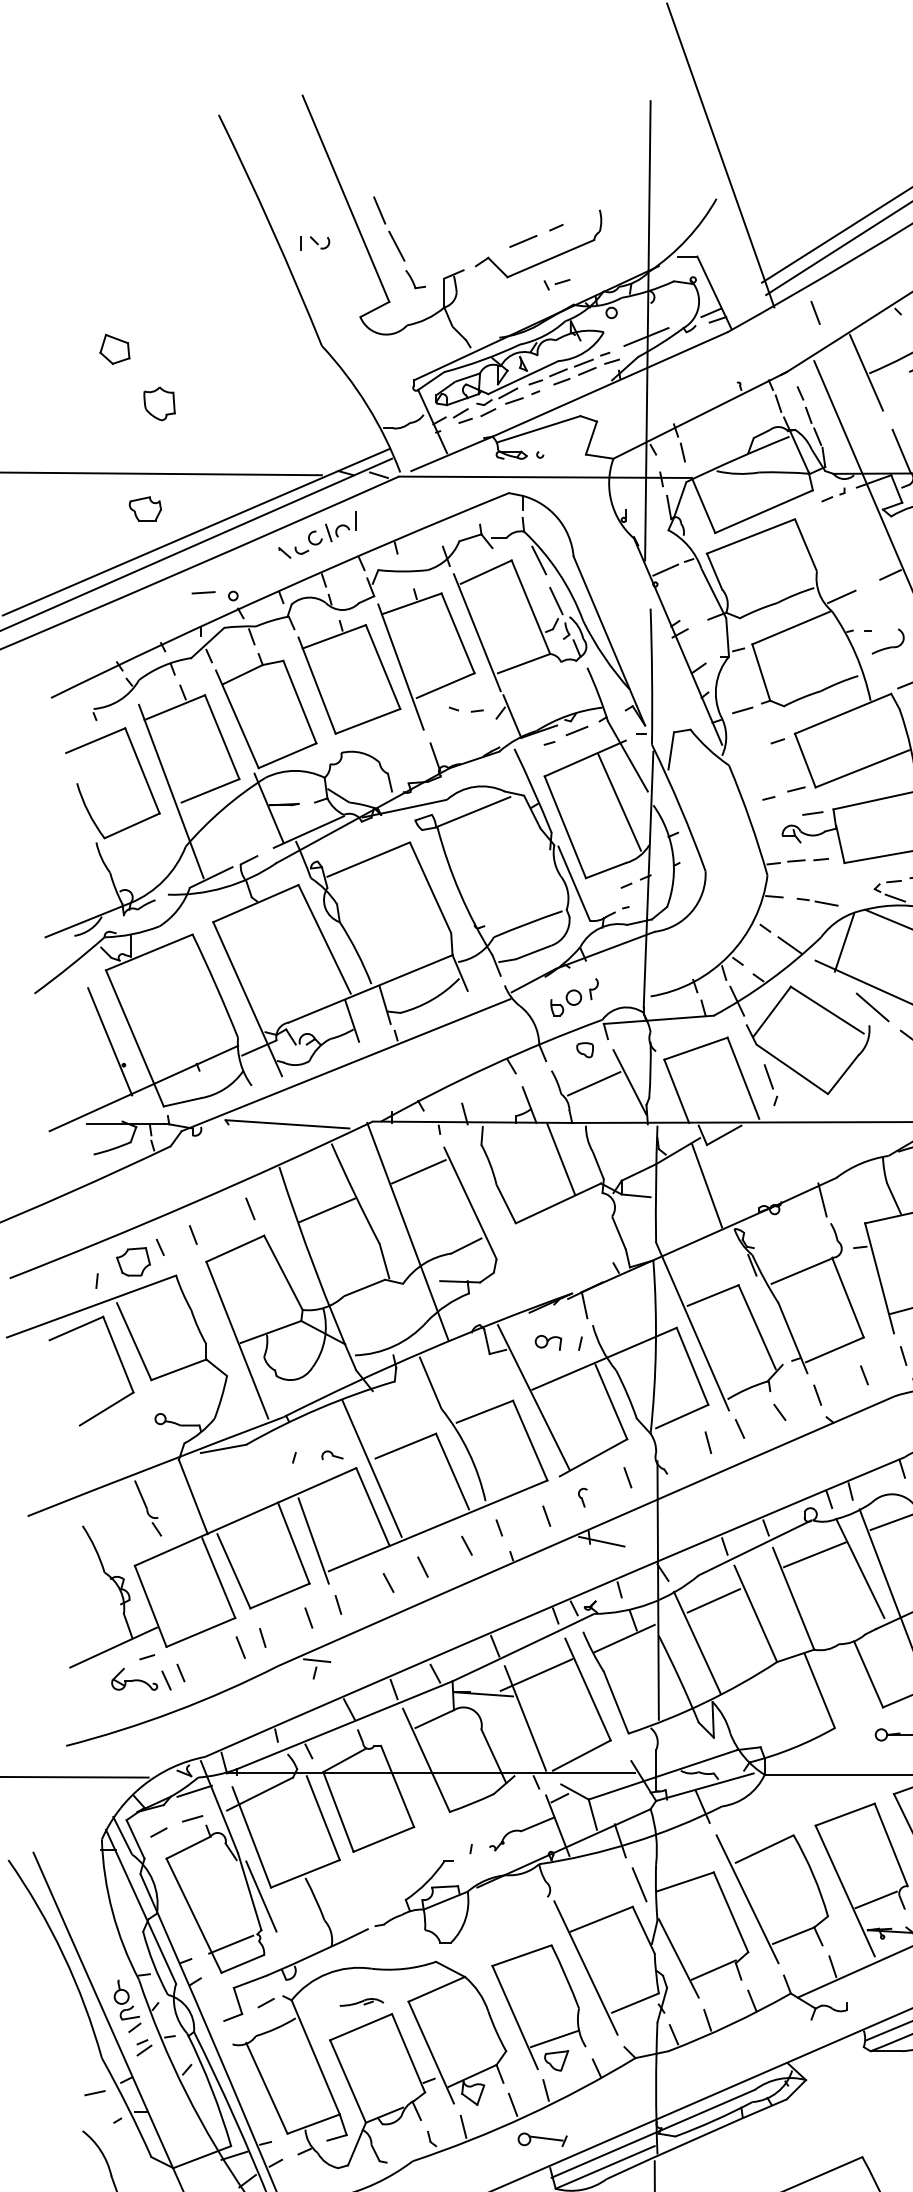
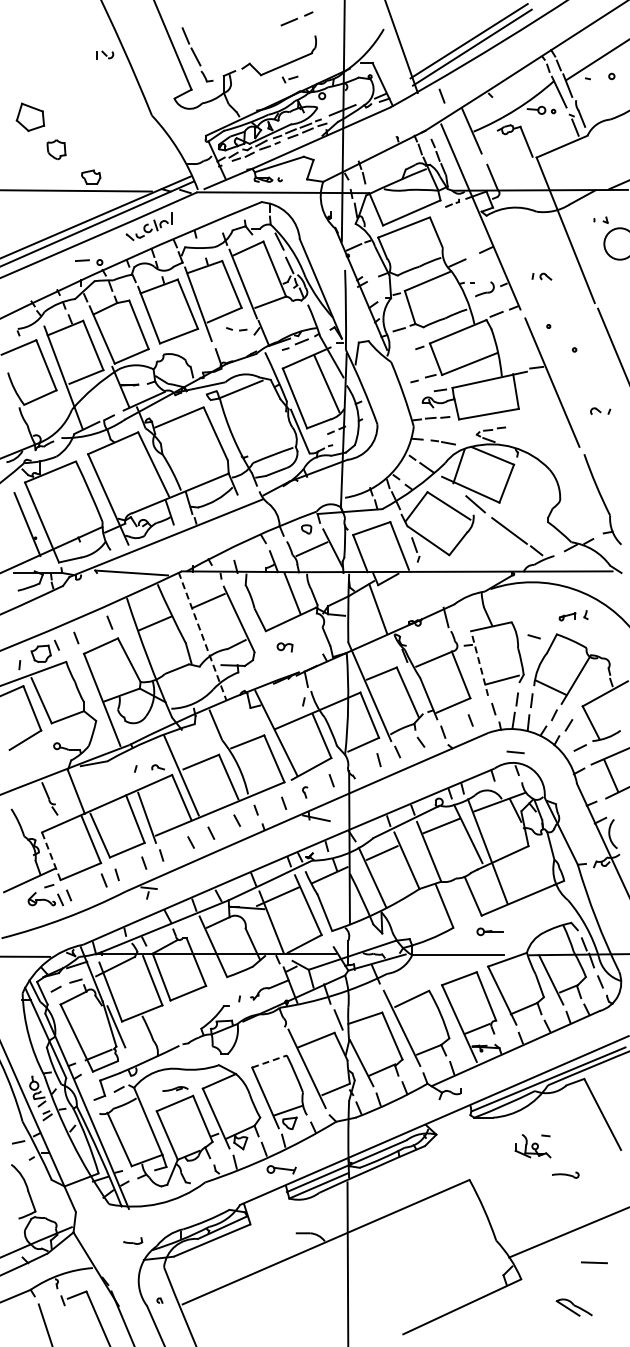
part: (535, 235) -> (296, 18), moved
part: (316, 242) -> (105, 54), moved
part: (113, 349) -> (29, 117), size x1.6
part: (145, 507) -> (91, 176), moved
part: (573, 995) -> (299, 497), removed
line: (407, 1232) -> (202, 636), solid -> dashed
line: (879, 1278) -> (479, 663), solid -> dashed
part: (547, 1342) -> (284, 647), moved
line: (151, 1606) -> (51, 856), solid -> dashed
line: (523, 1955) -> (270, 1061), solid -> dashed

